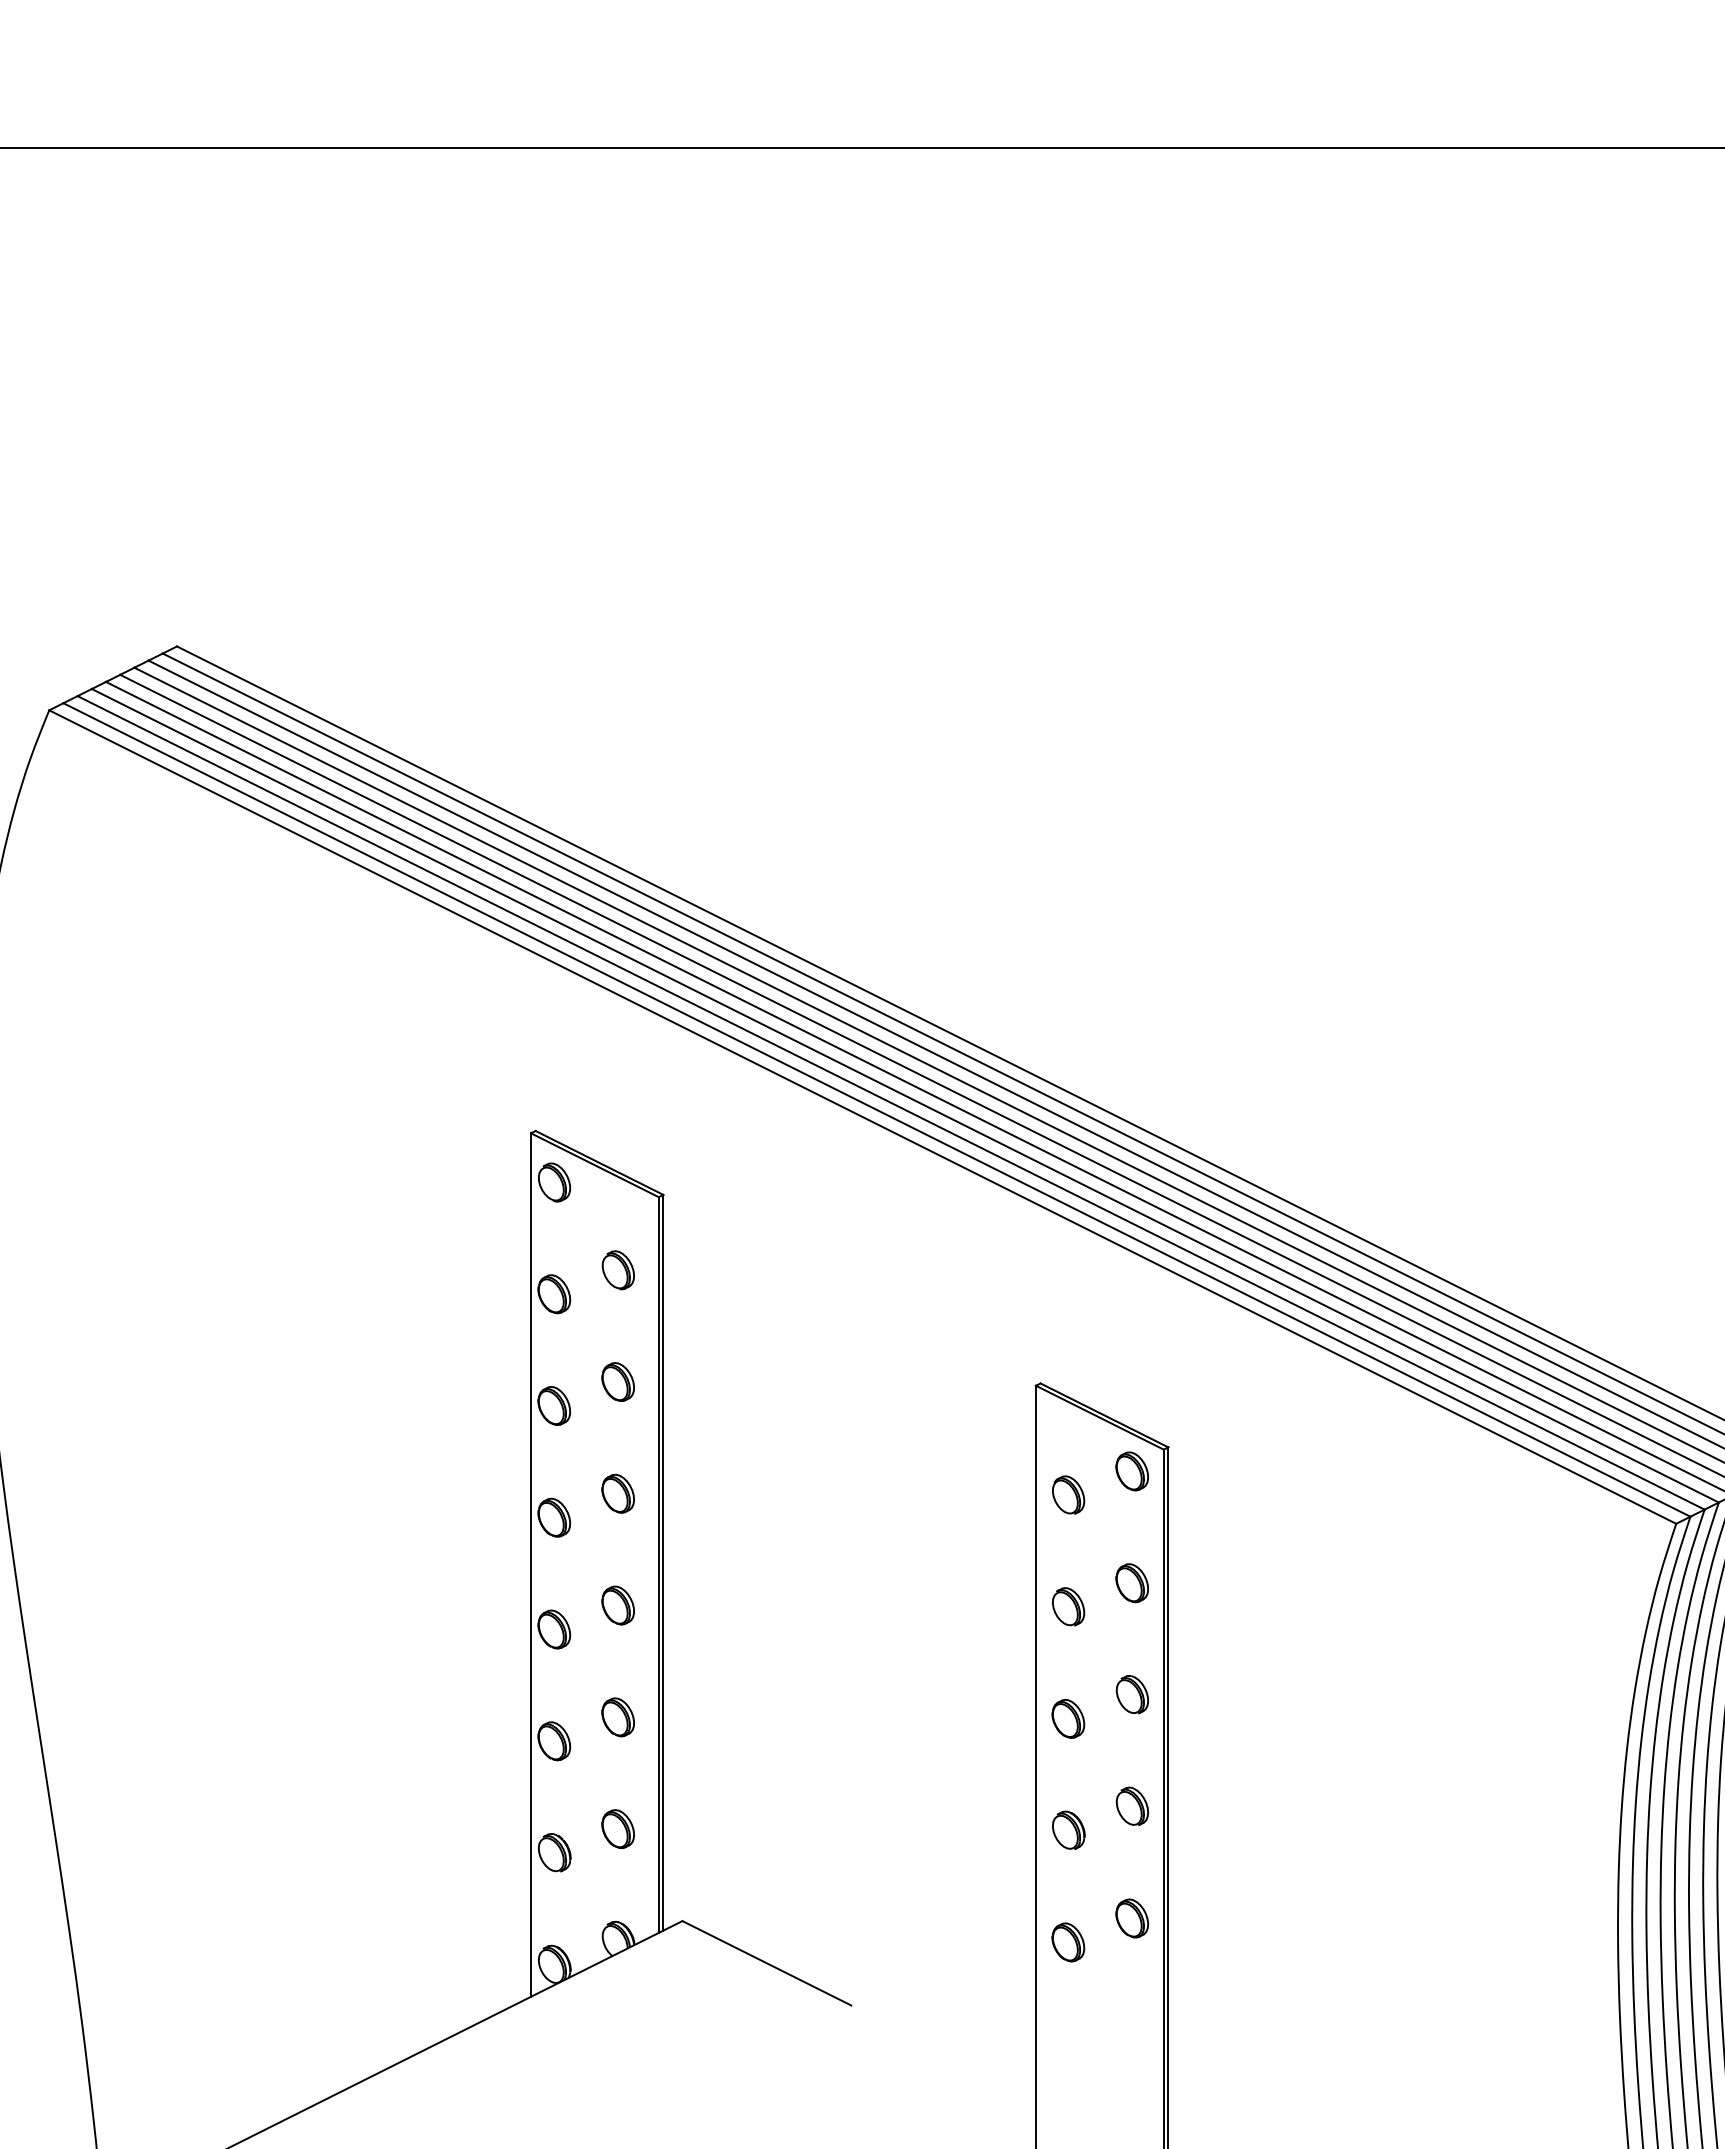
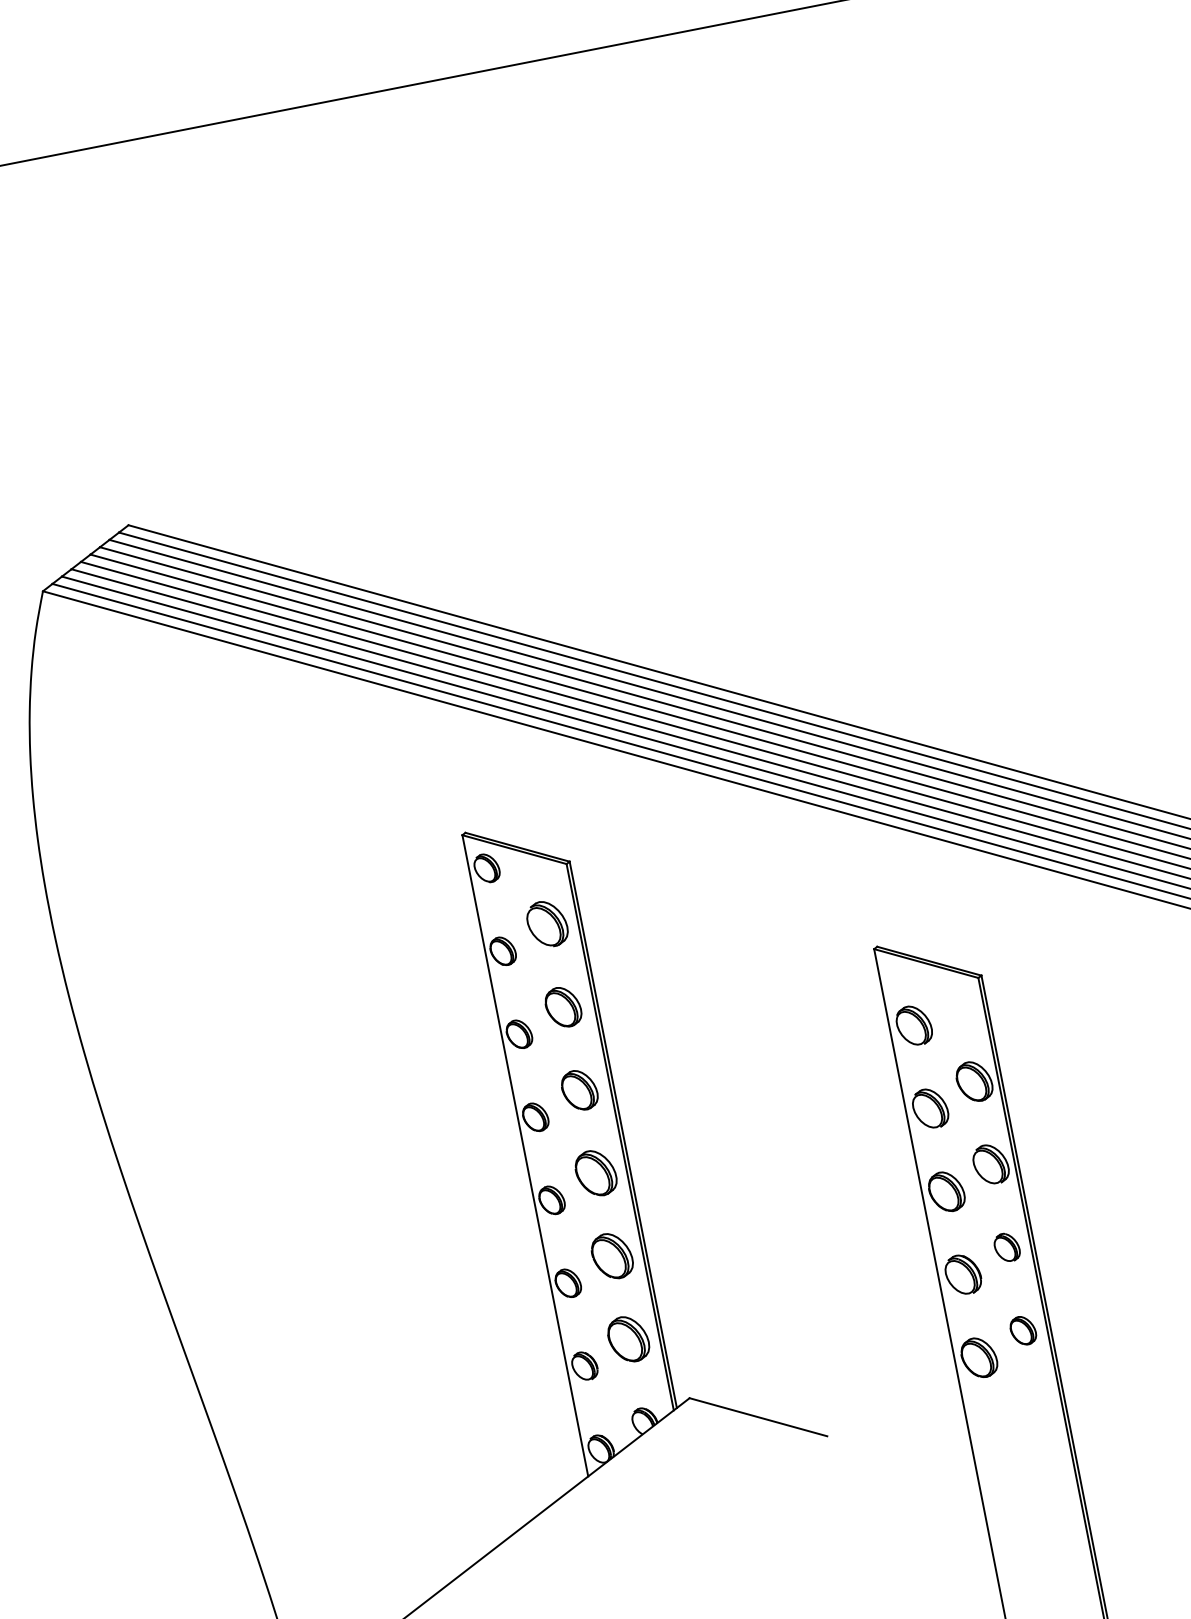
part: (617, 1270) -> (546, 924), size x1.6
part: (617, 1381) -> (562, 1006), size x1.4
part: (1131, 1471) -> (957, 998), removed
part: (617, 1493) -> (579, 1090), size x1.4
part: (1068, 1494) -> (914, 1025), size x1.4
part: (1131, 1583) -> (973, 1082), size x1.4
part: (617, 1605) -> (595, 1173), size x1.6
part: (1068, 1606) -> (930, 1108), size x1.4
part: (1131, 1694) -> (990, 1164), size x1.4
part: (617, 1717) -> (611, 1256), size x1.6
part: (1068, 1718) -> (946, 1191), size x1.4
part: (617, 1828) -> (627, 1338), size x1.6
part: (1068, 1829) -> (962, 1273), size x1.4
part: (1068, 1942) -> (979, 1357), size x1.4

